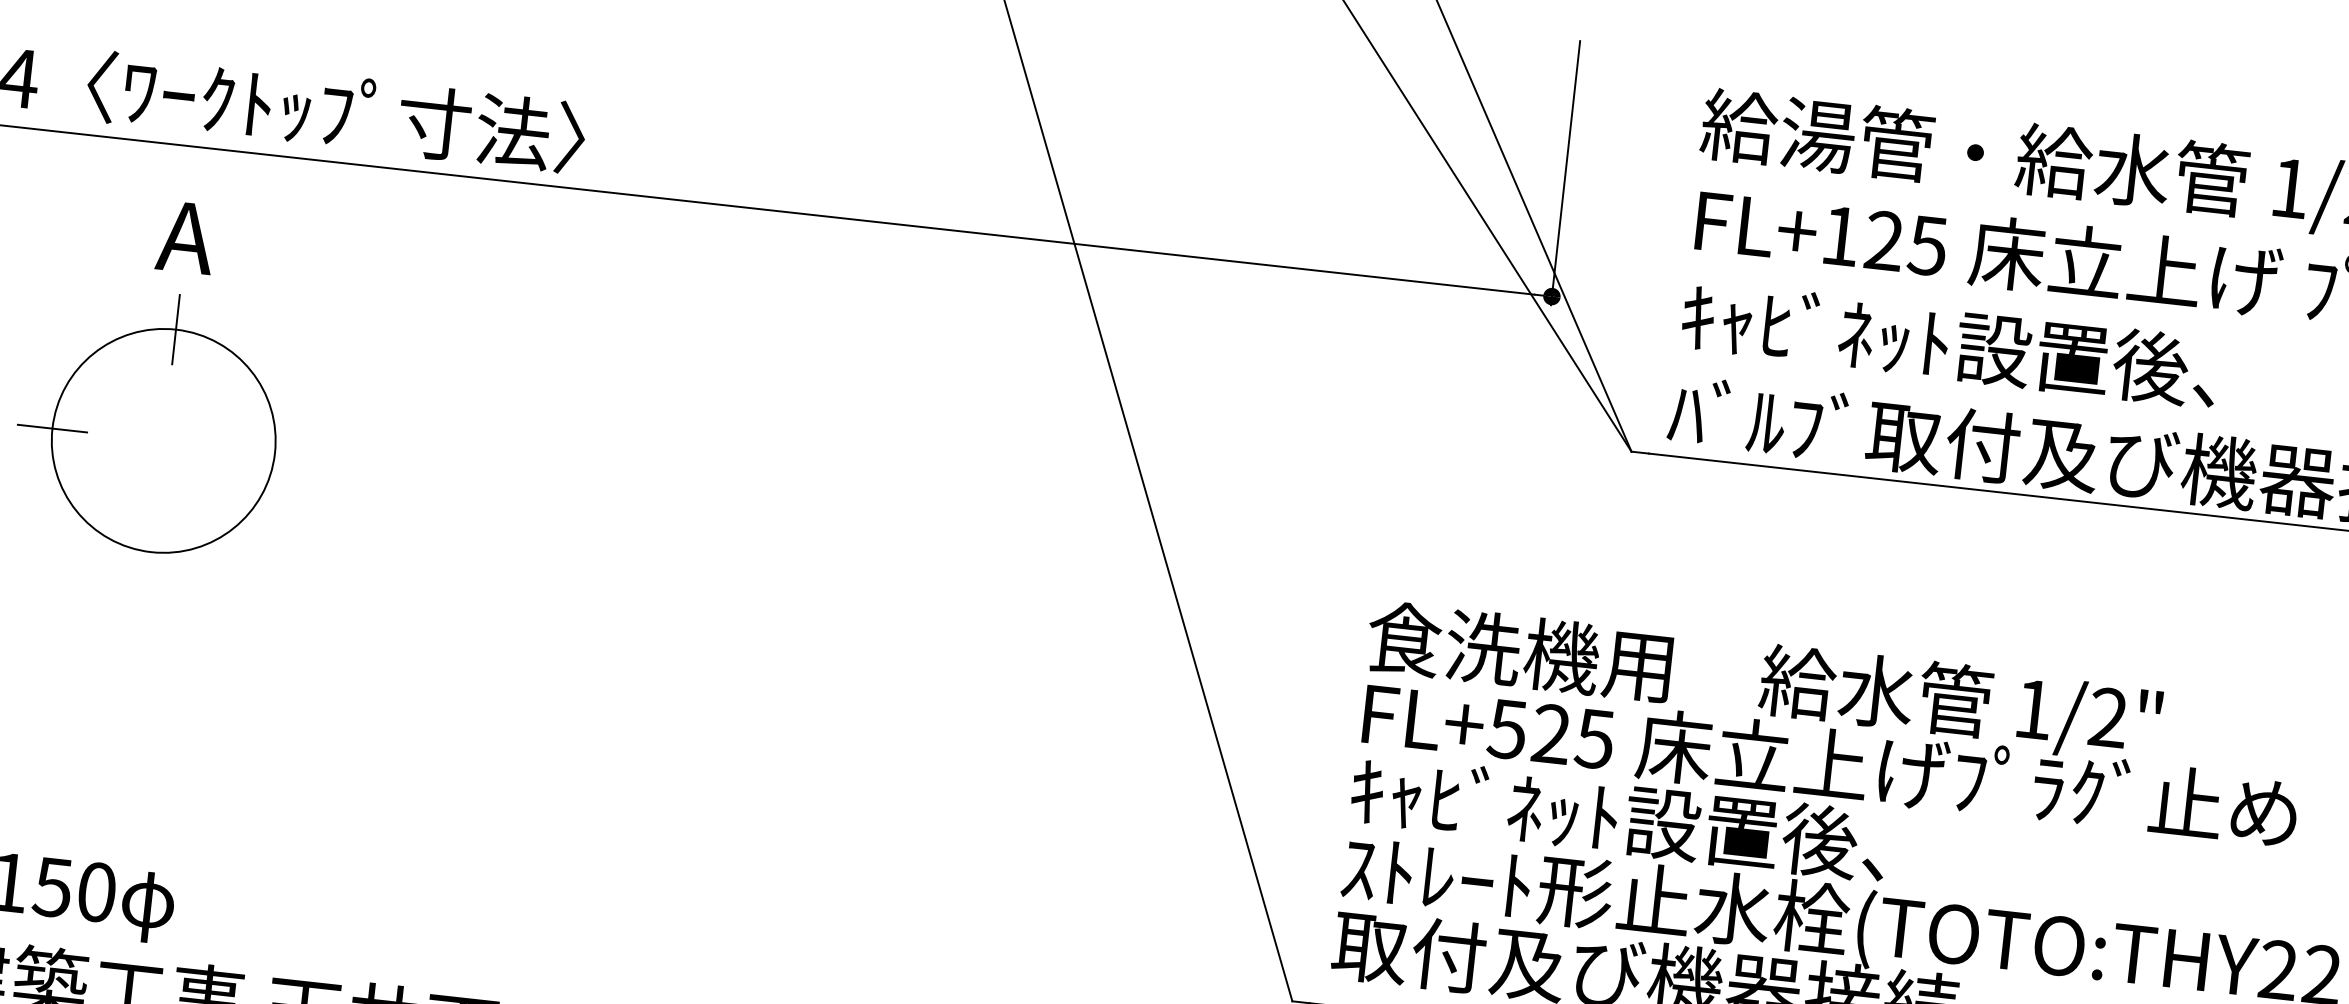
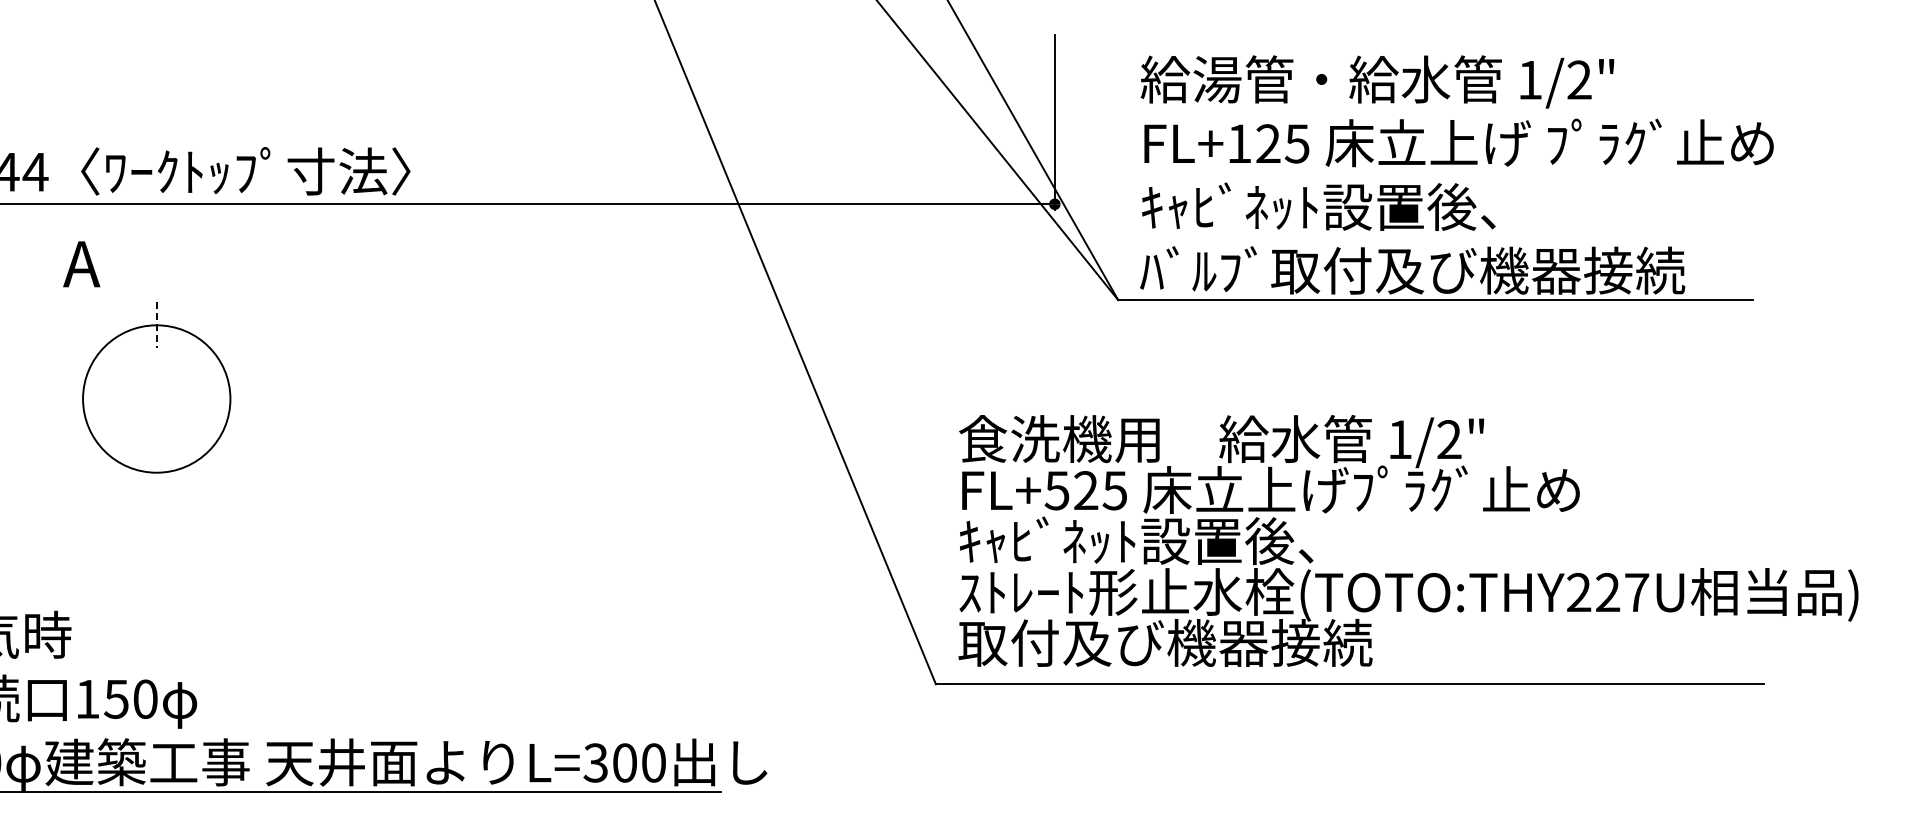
text: (185, 237) -> (81, 264), moved
line: (175, 329) -> (156, 325), solid -> dashed
line: (51, 429) -> (82, 399), removed

